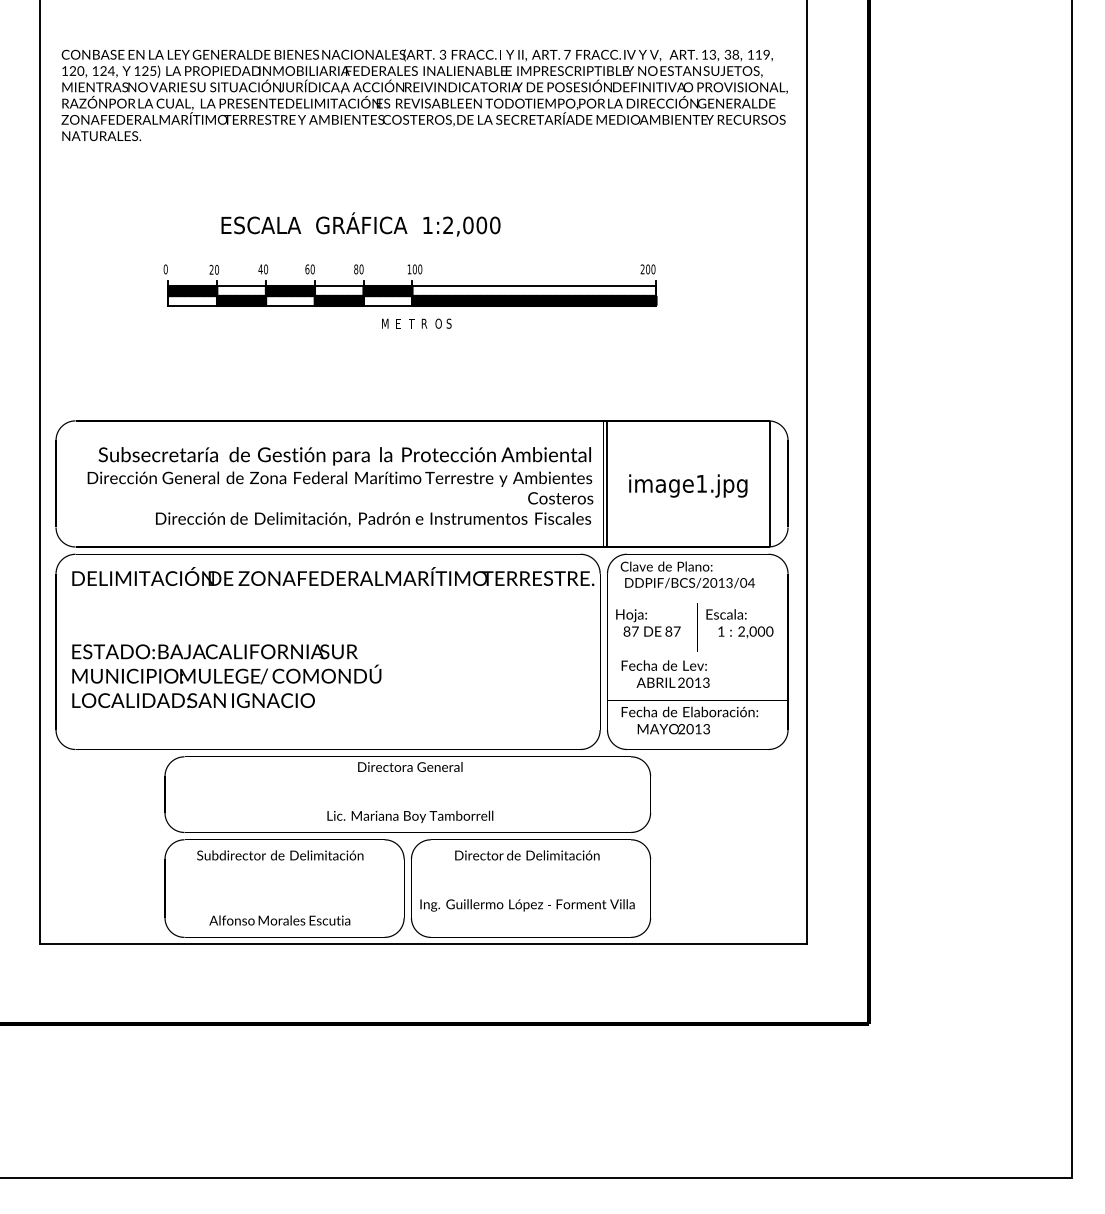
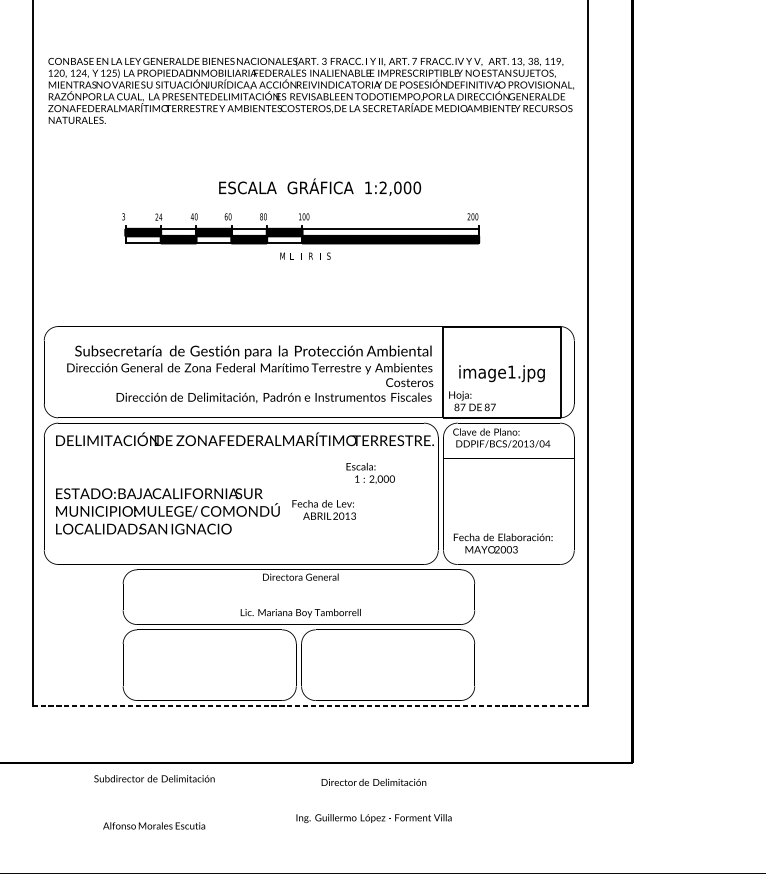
text: (360, 224) -> (319, 187), moved
text: (165, 269) -> (123, 216), 0 -> 3
text: (216, 269) -> (160, 216), 20 -> 24
text: (438, 323) -> (321, 256), O -> T
text: (648, 622) -> (472, 400), moved
text: (739, 623) -> (370, 473), moved
text: (665, 673) -> (324, 509), moved
text: (698, 729) -> (509, 550), 2013 -> 2003
text: (527, 880) -> (374, 800), moved
text: (280, 887) -> (154, 801), moved
line: (423, 944) -> (310, 705), solid -> dashed

